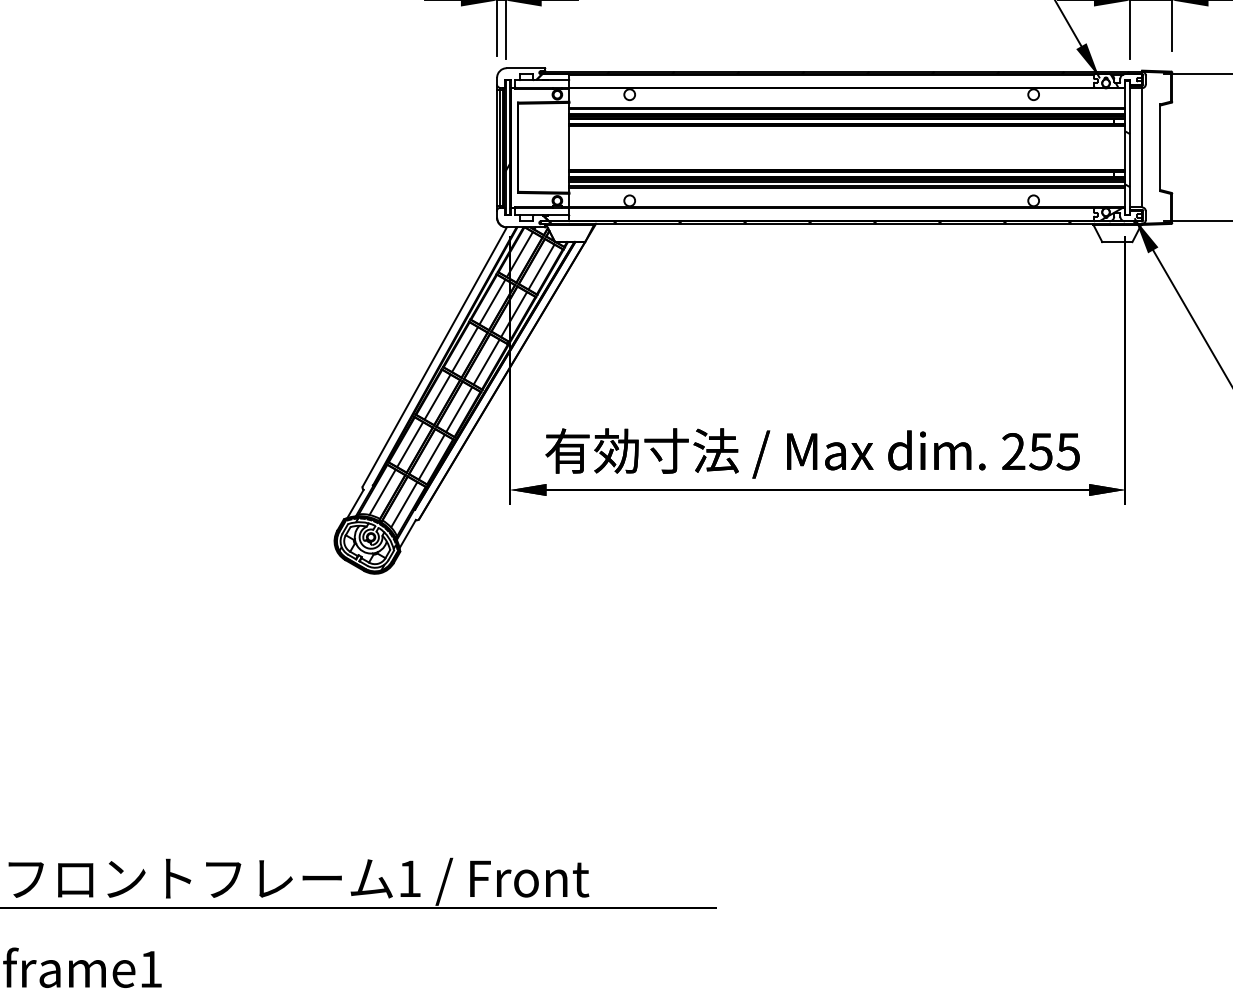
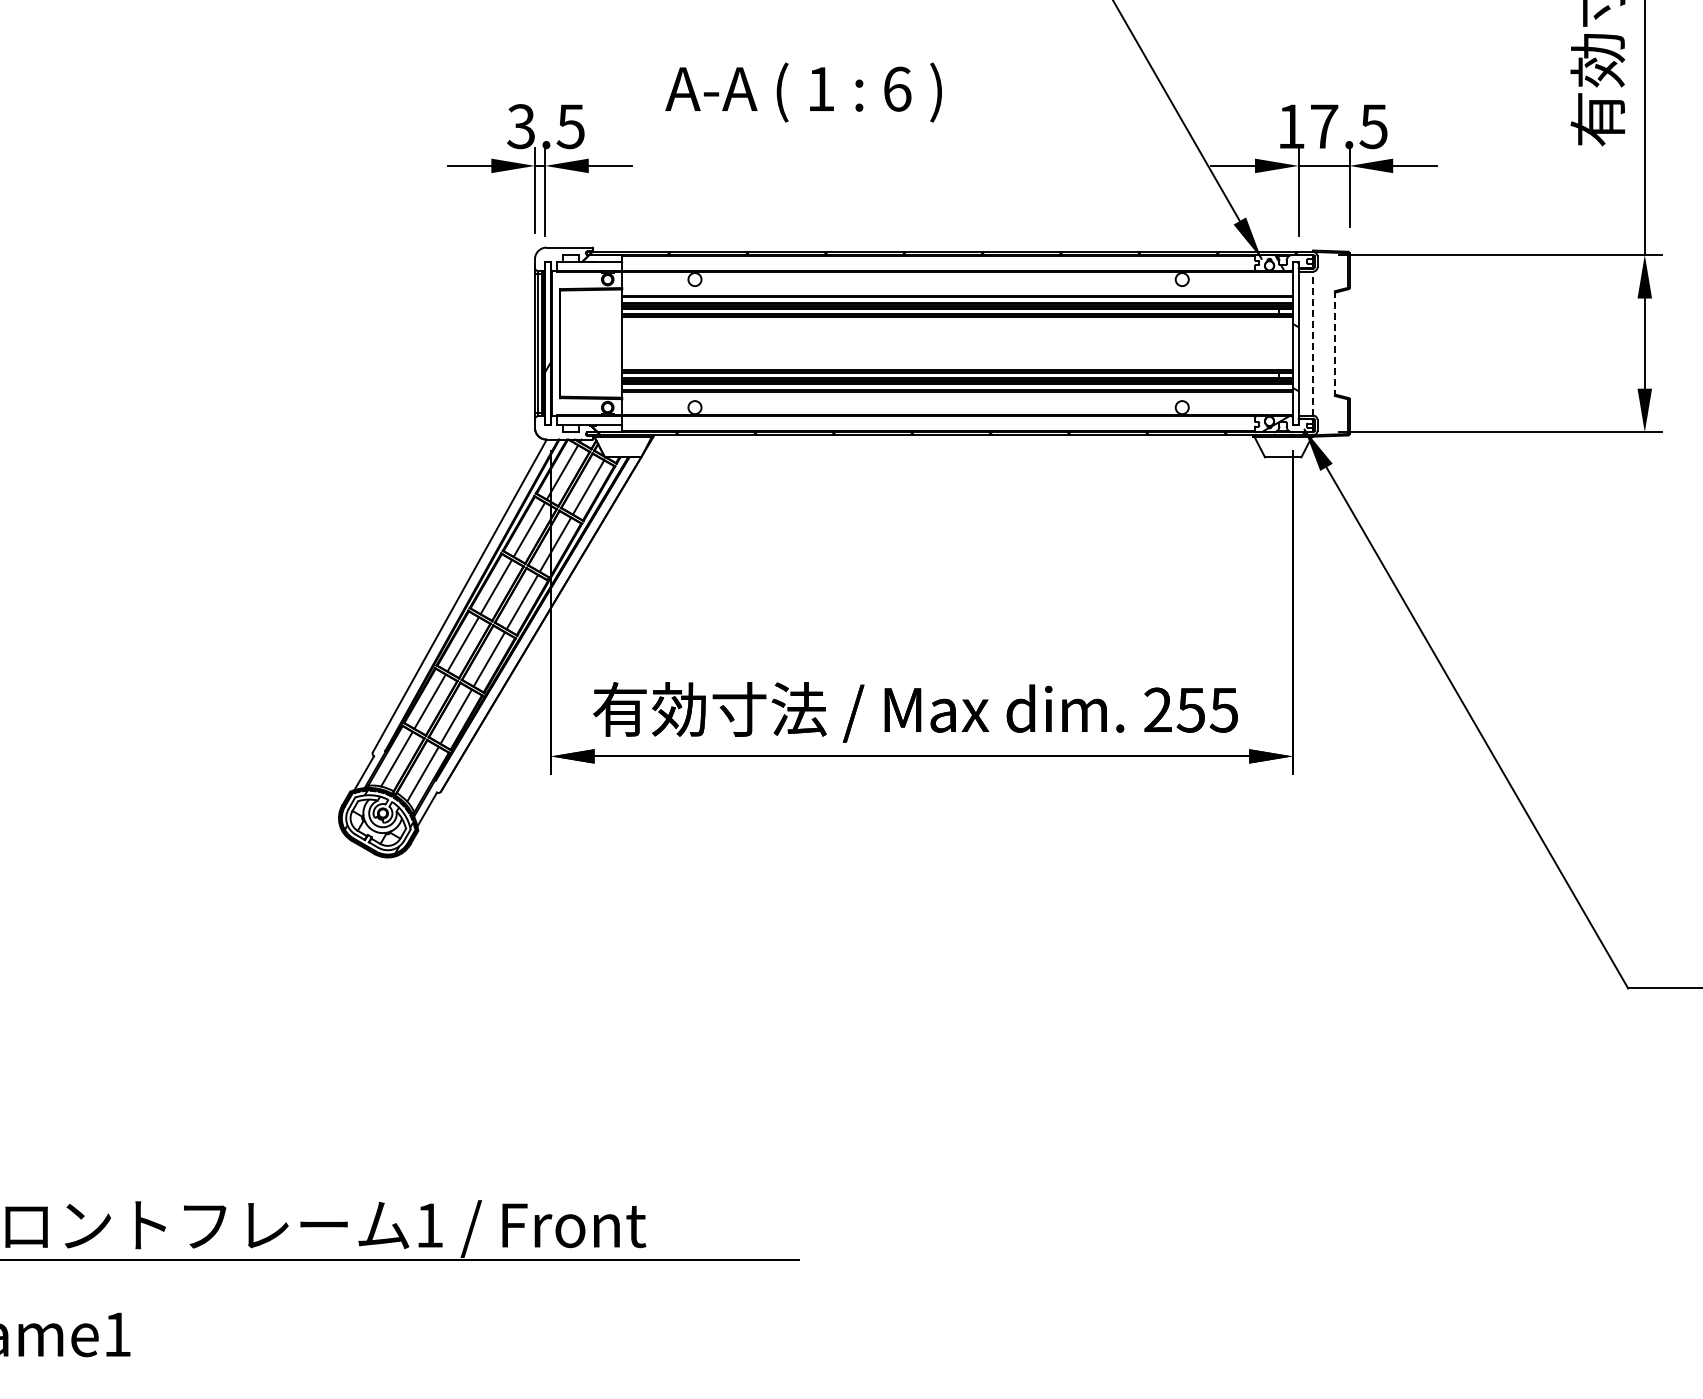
line: (1142, 147) -> (1313, 343), solid -> dashed
line: (1159, 148) -> (1334, 344), solid -> dashed

